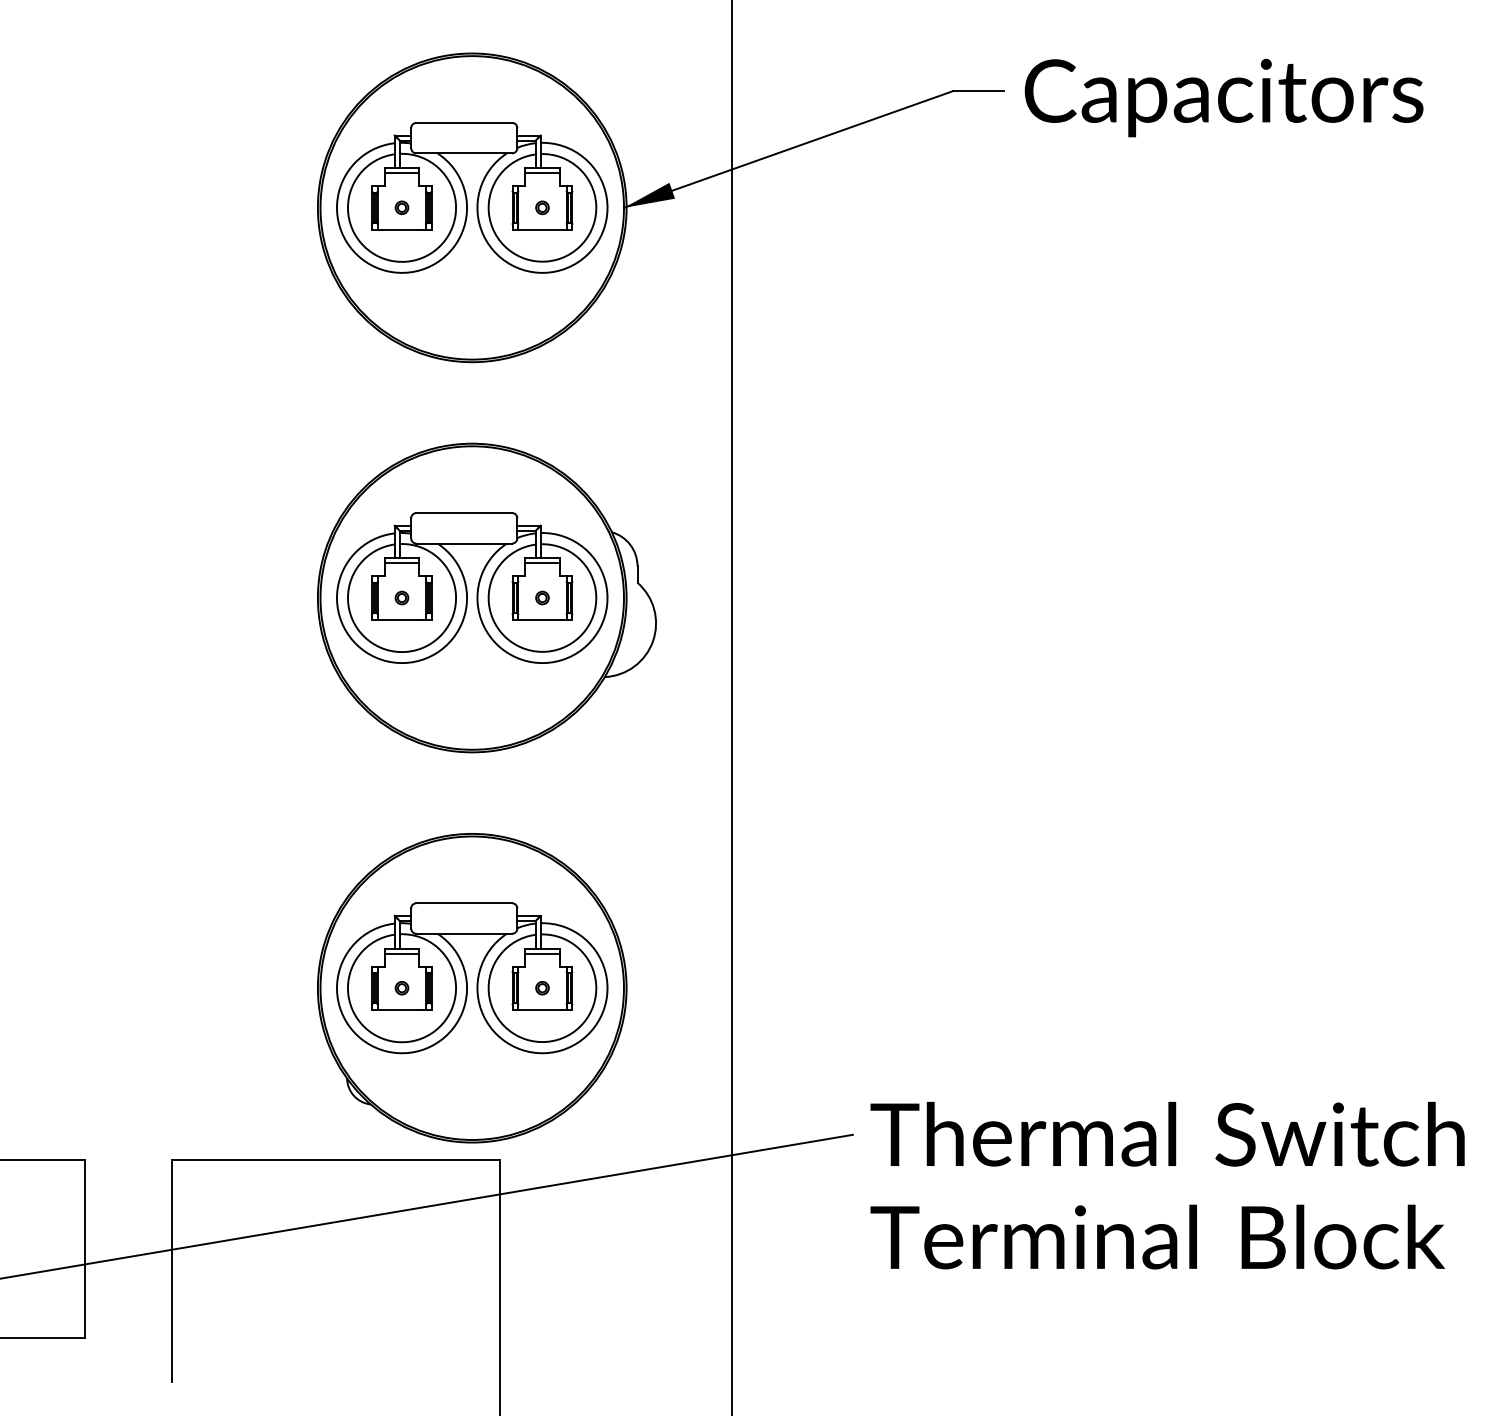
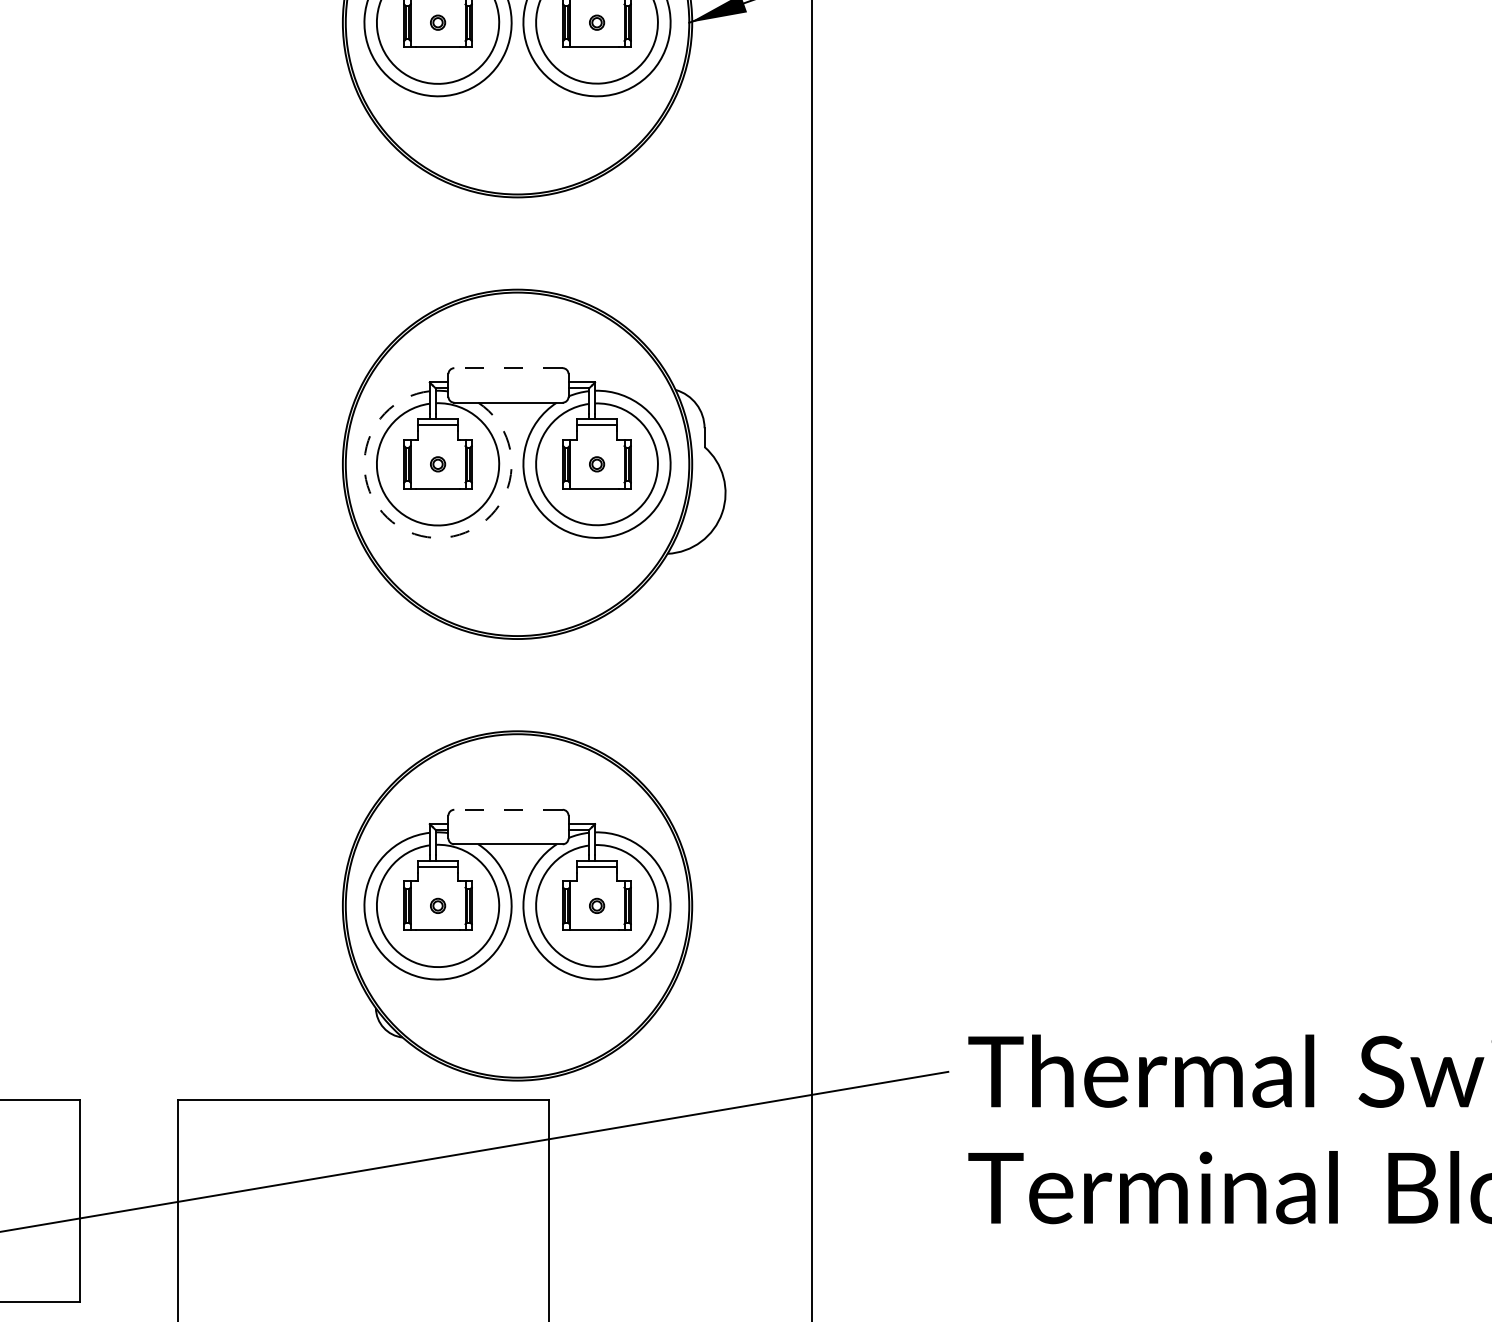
line: (464, 513) -> (508, 368), solid -> dashed
arc: (387, 661) -> (421, 536), solid -> dashed
line: (464, 903) -> (508, 810), solid -> dashed

